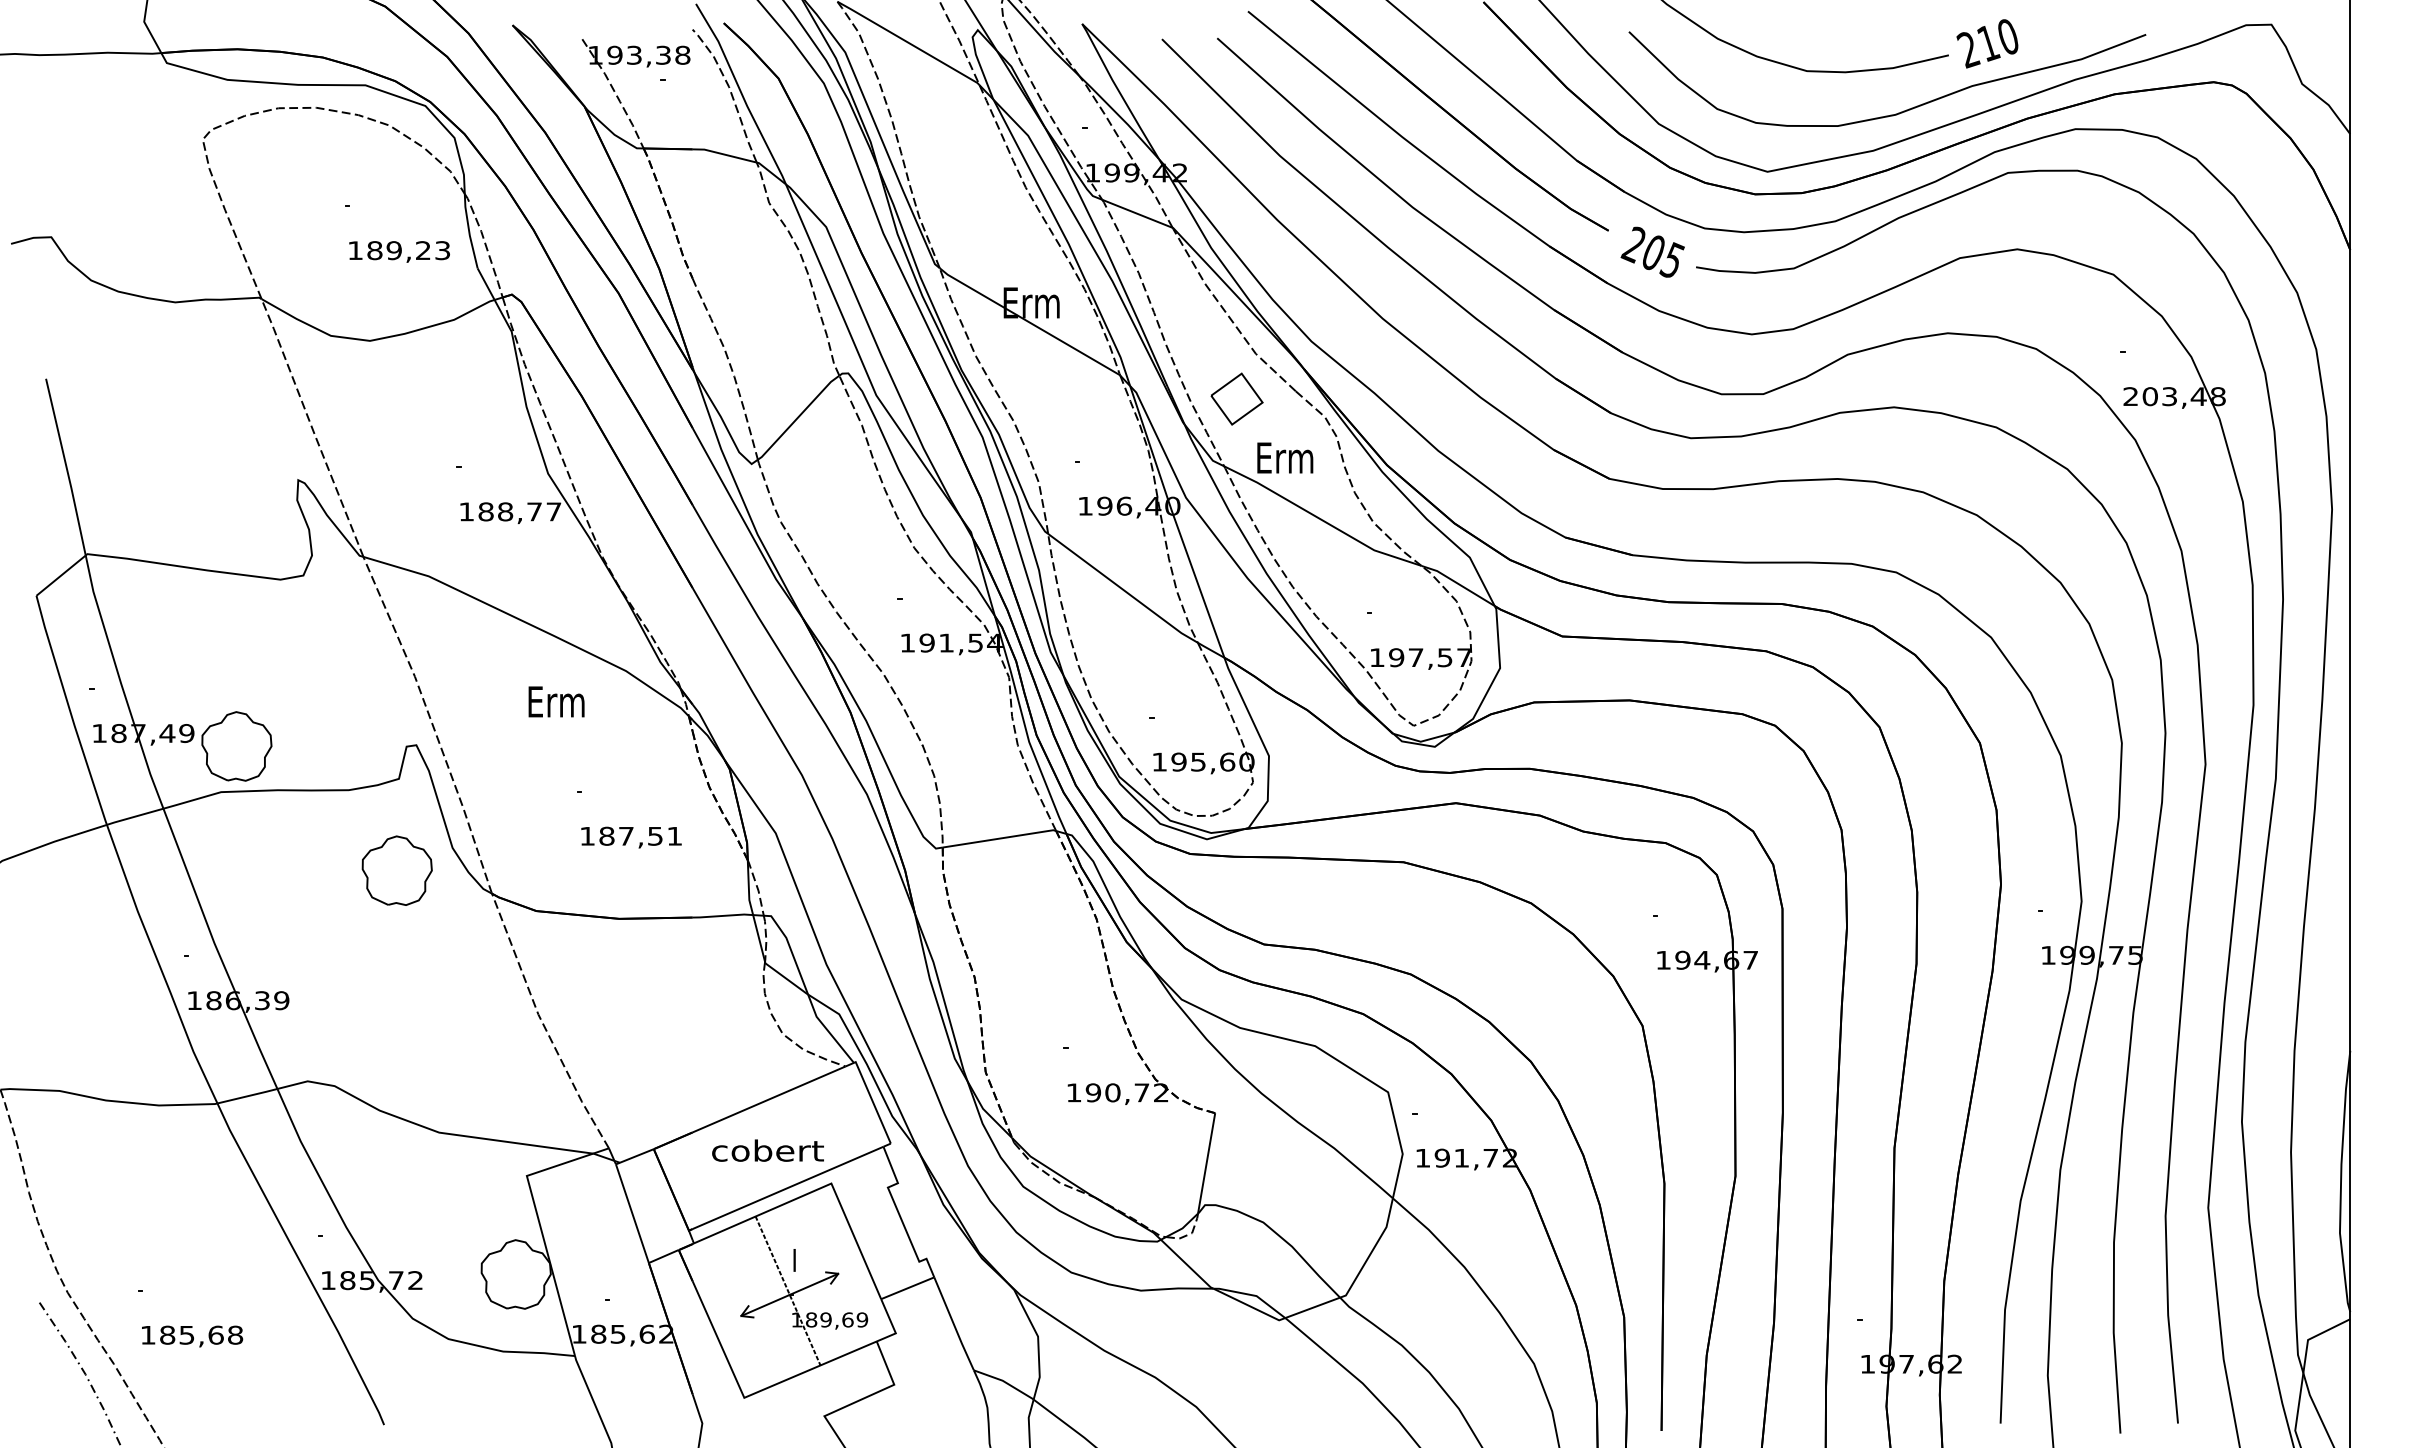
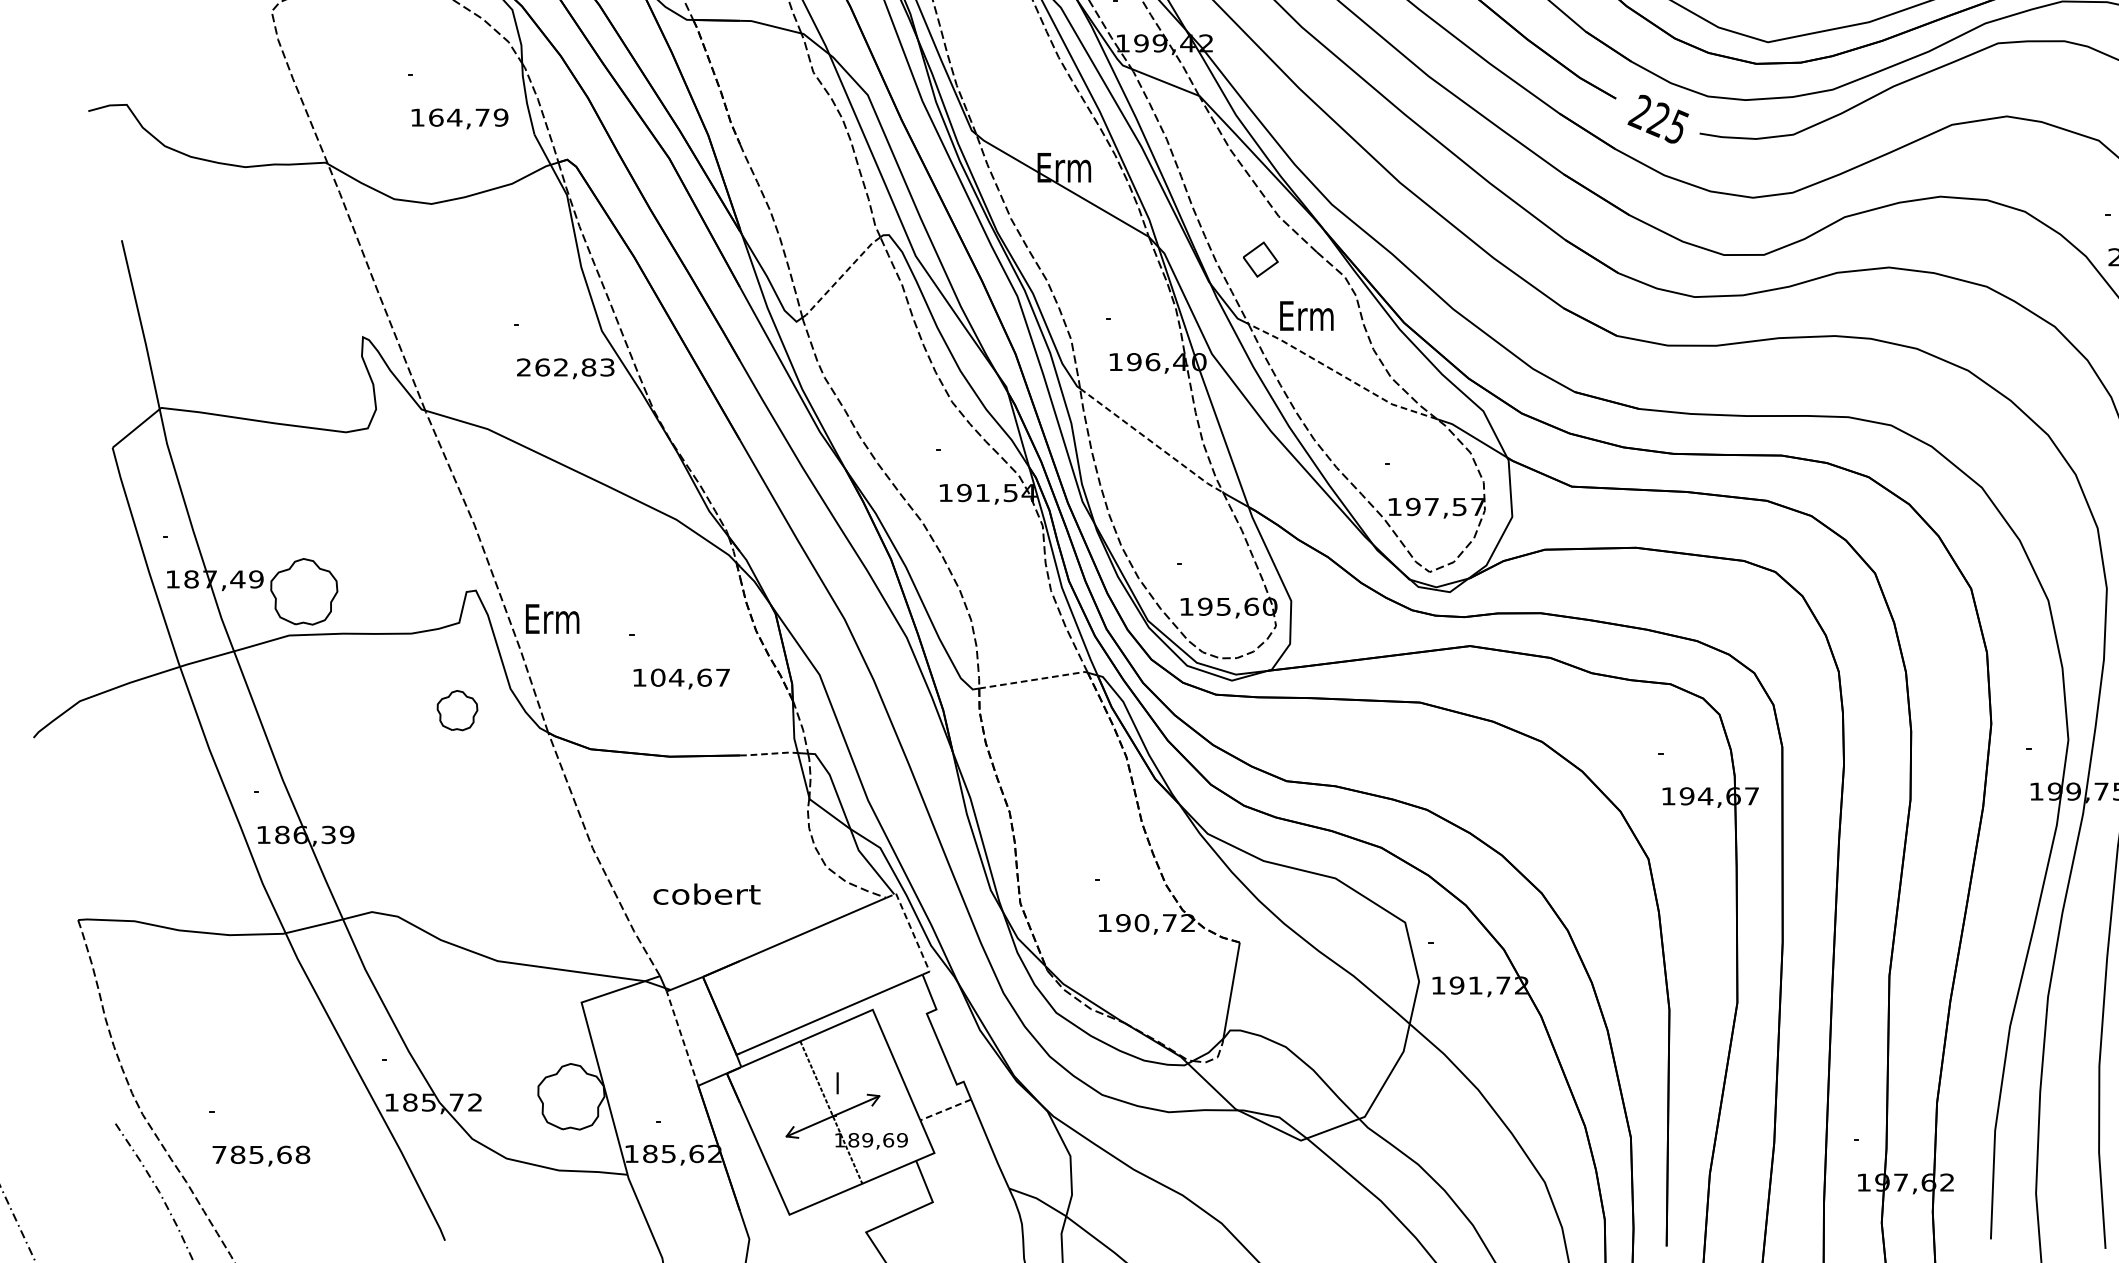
text: (408, 250) -> (468, 117), 189,23 -> 164,79
text: (1651, 252) -> (1657, 119), 205 -> 225
part: (1236, 398) -> (1260, 259), size x0.7
line: (798, 417) -> (841, 277), solid -> dashed
text: (510, 511) -> (565, 367), 188,77 -> 262,83
line: (1320, 519) -> (1340, 374), solid -> dashed
line: (1123, 589) -> (1152, 441), solid -> dashed
text: (556, 701) -> (552, 618), moved
text: (640, 835) -> (690, 676), 187,51 -> 104,67
line: (1000, 838) -> (1034, 679), solid -> dashed
part: (396, 870) -> (456, 710), size x0.6
line: (722, 915) -> (768, 753), solid -> dashed
line: (870, 1096) -> (910, 926), solid -> dashed
text: (767, 1150) -> (706, 894), moved
line: (632, 1213) -> (682, 1038), solid -> dashed
line: (907, 1288) -> (945, 1110), solid -> dashed
text: (148, 1335) -> (219, 1155), 185,68 -> 785,68

